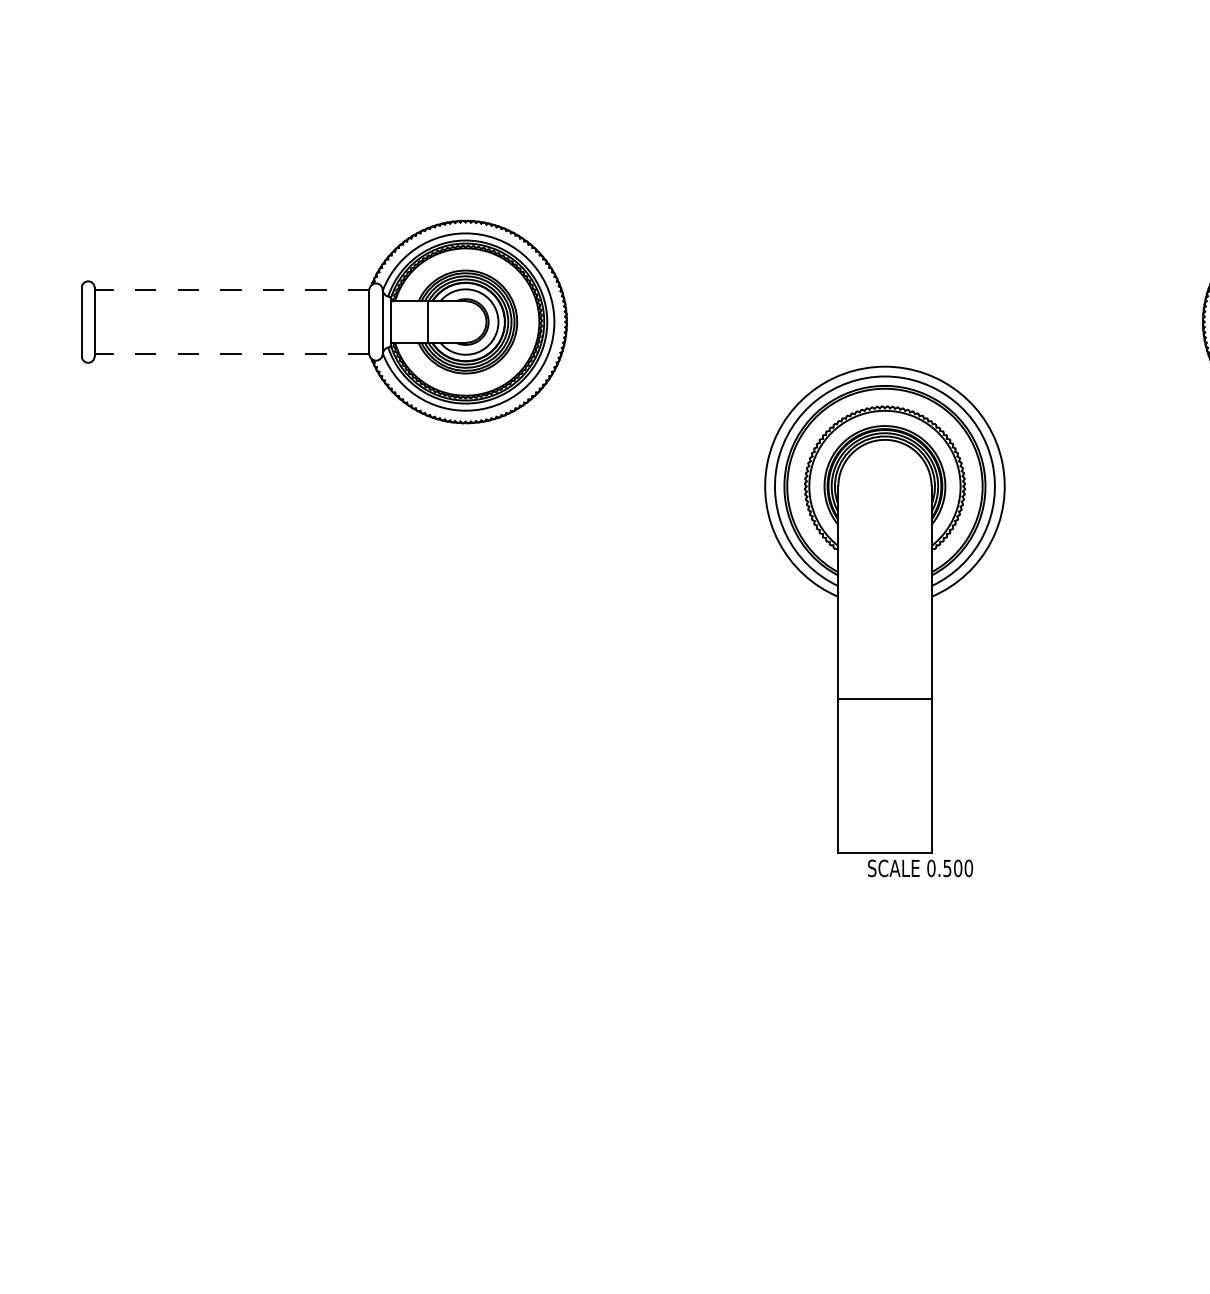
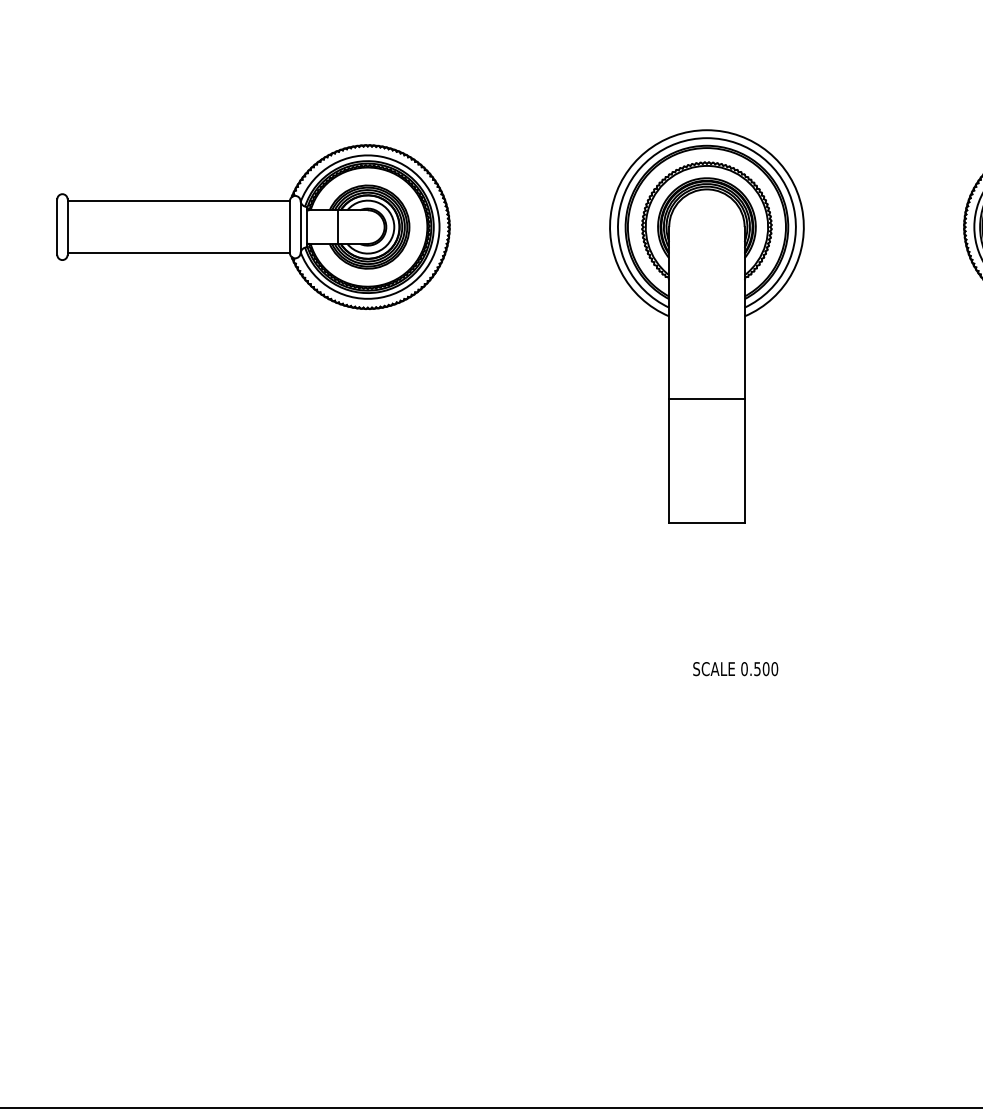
line: (231, 290) -> (178, 201), dashed -> solid
line: (231, 353) -> (178, 252), dashed -> solid
part: (884, 609) -> (706, 326), moved

